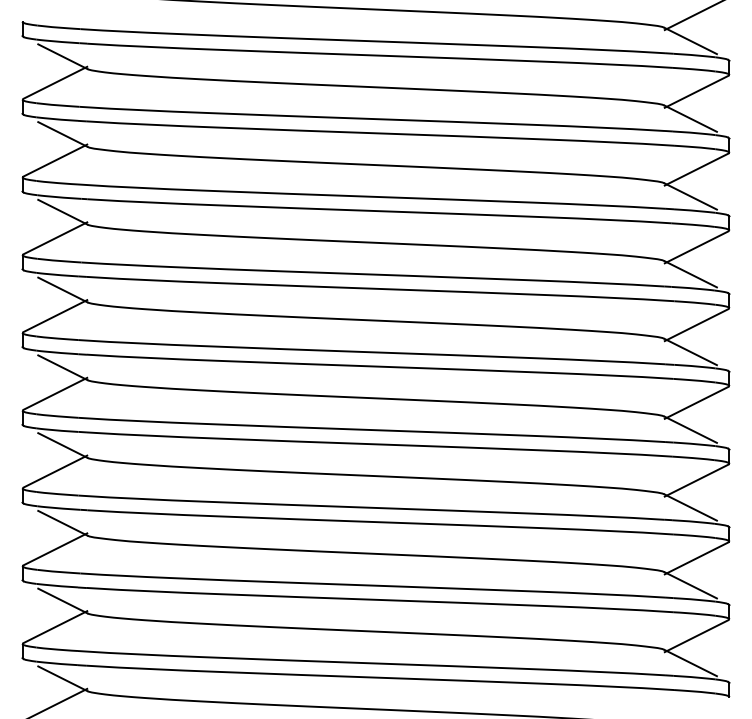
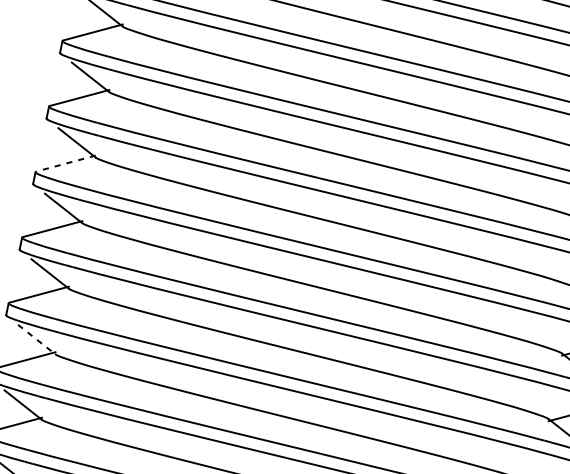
line: (55, 316) -> (66, 163), solid -> dashed
line: (63, 523) -> (37, 339), solid -> dashed

